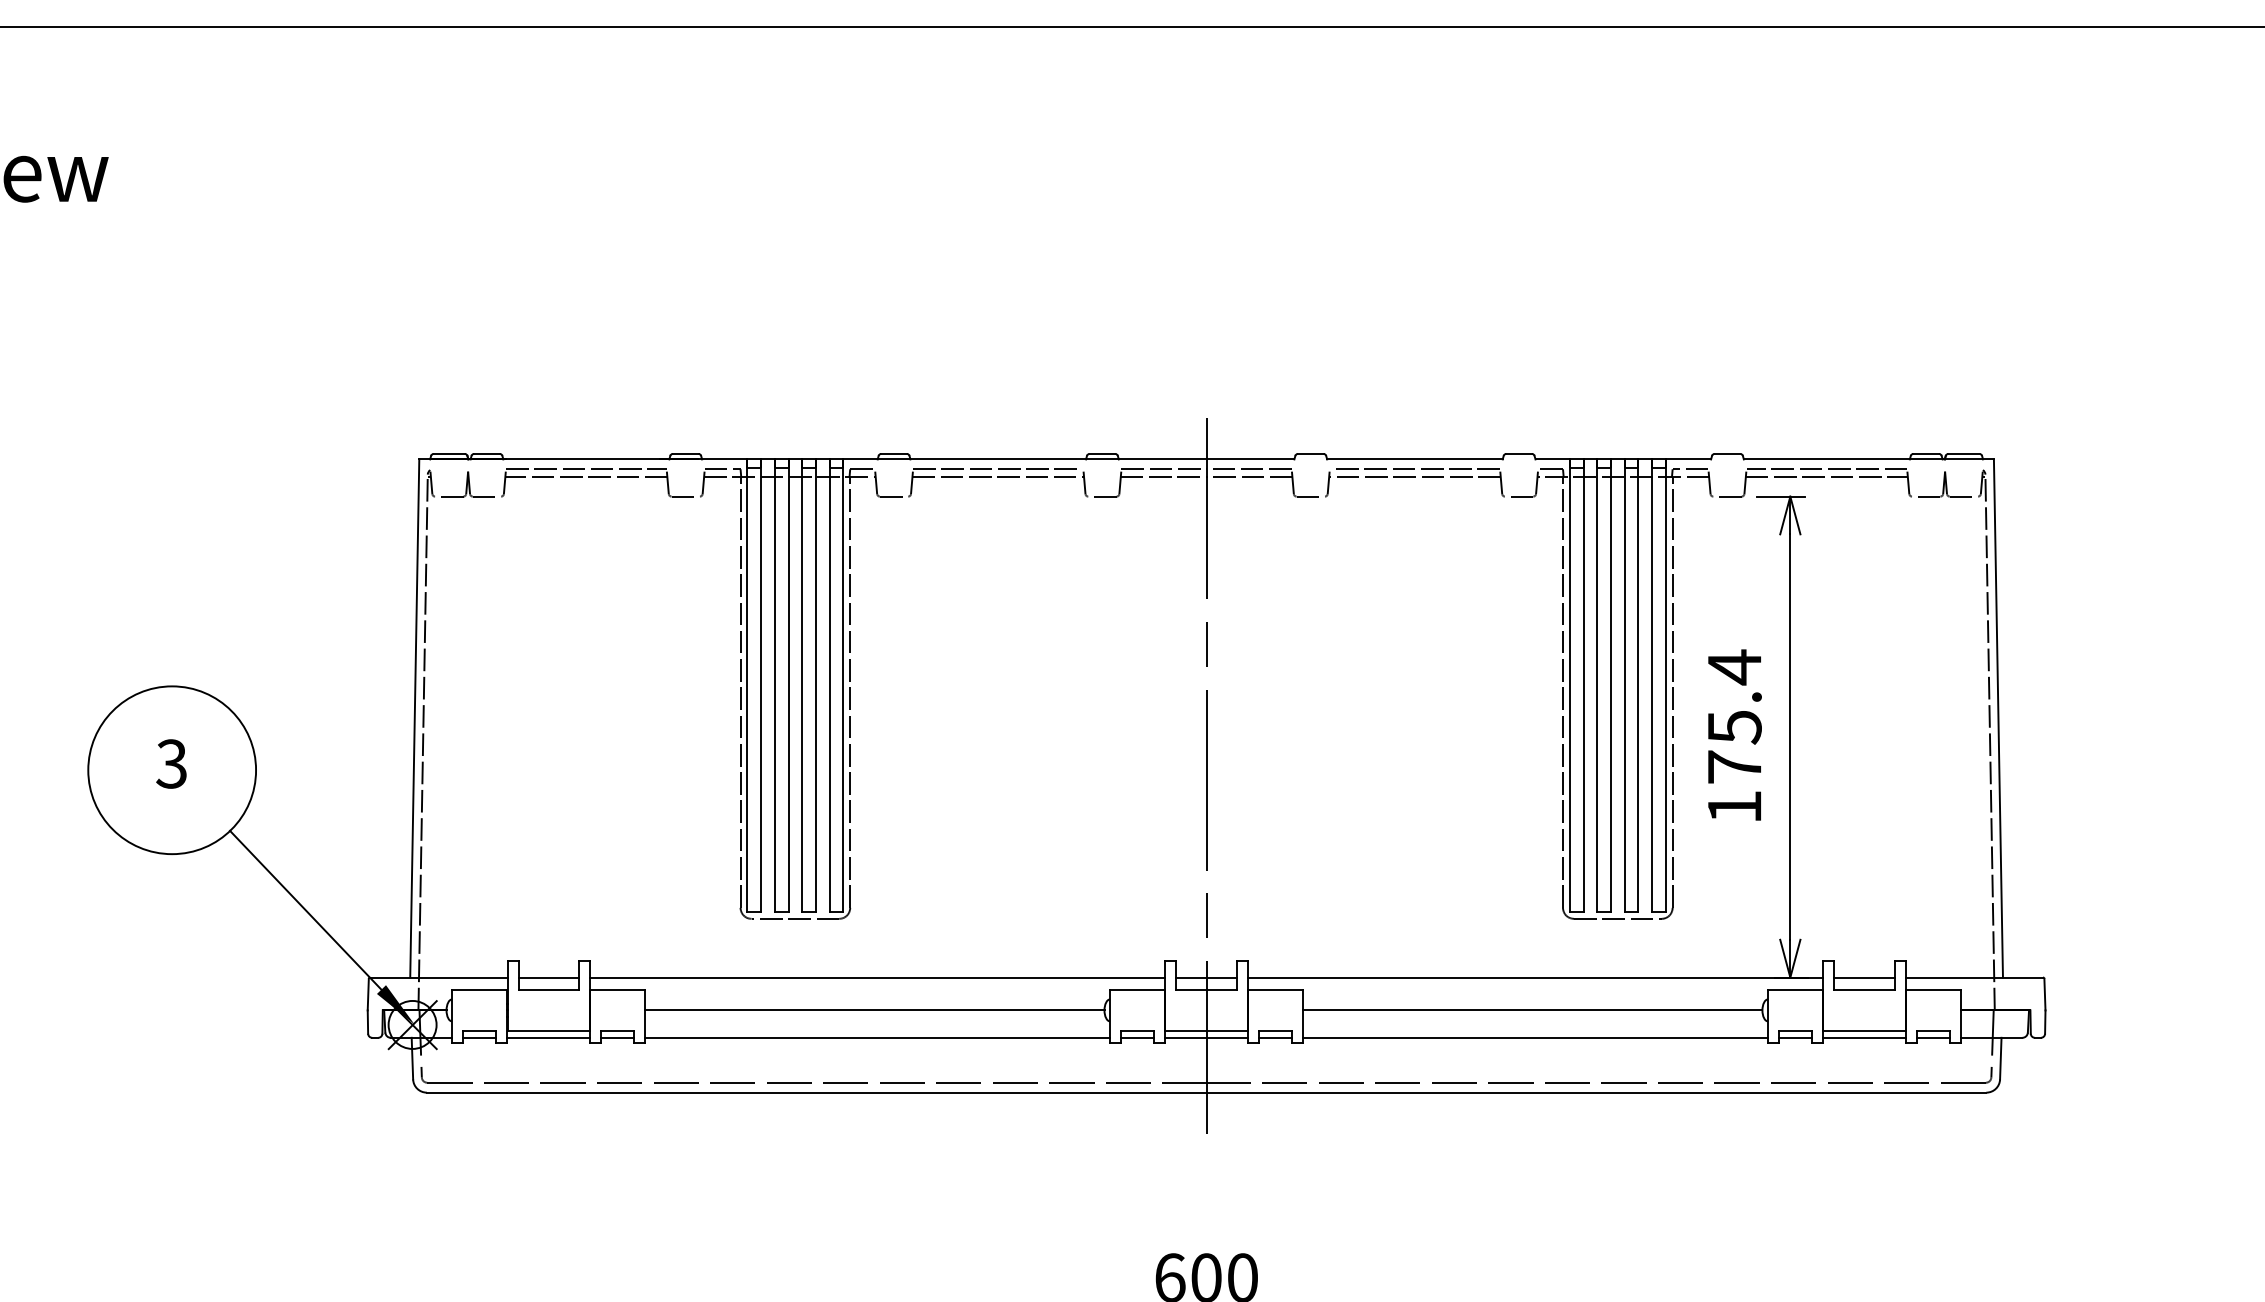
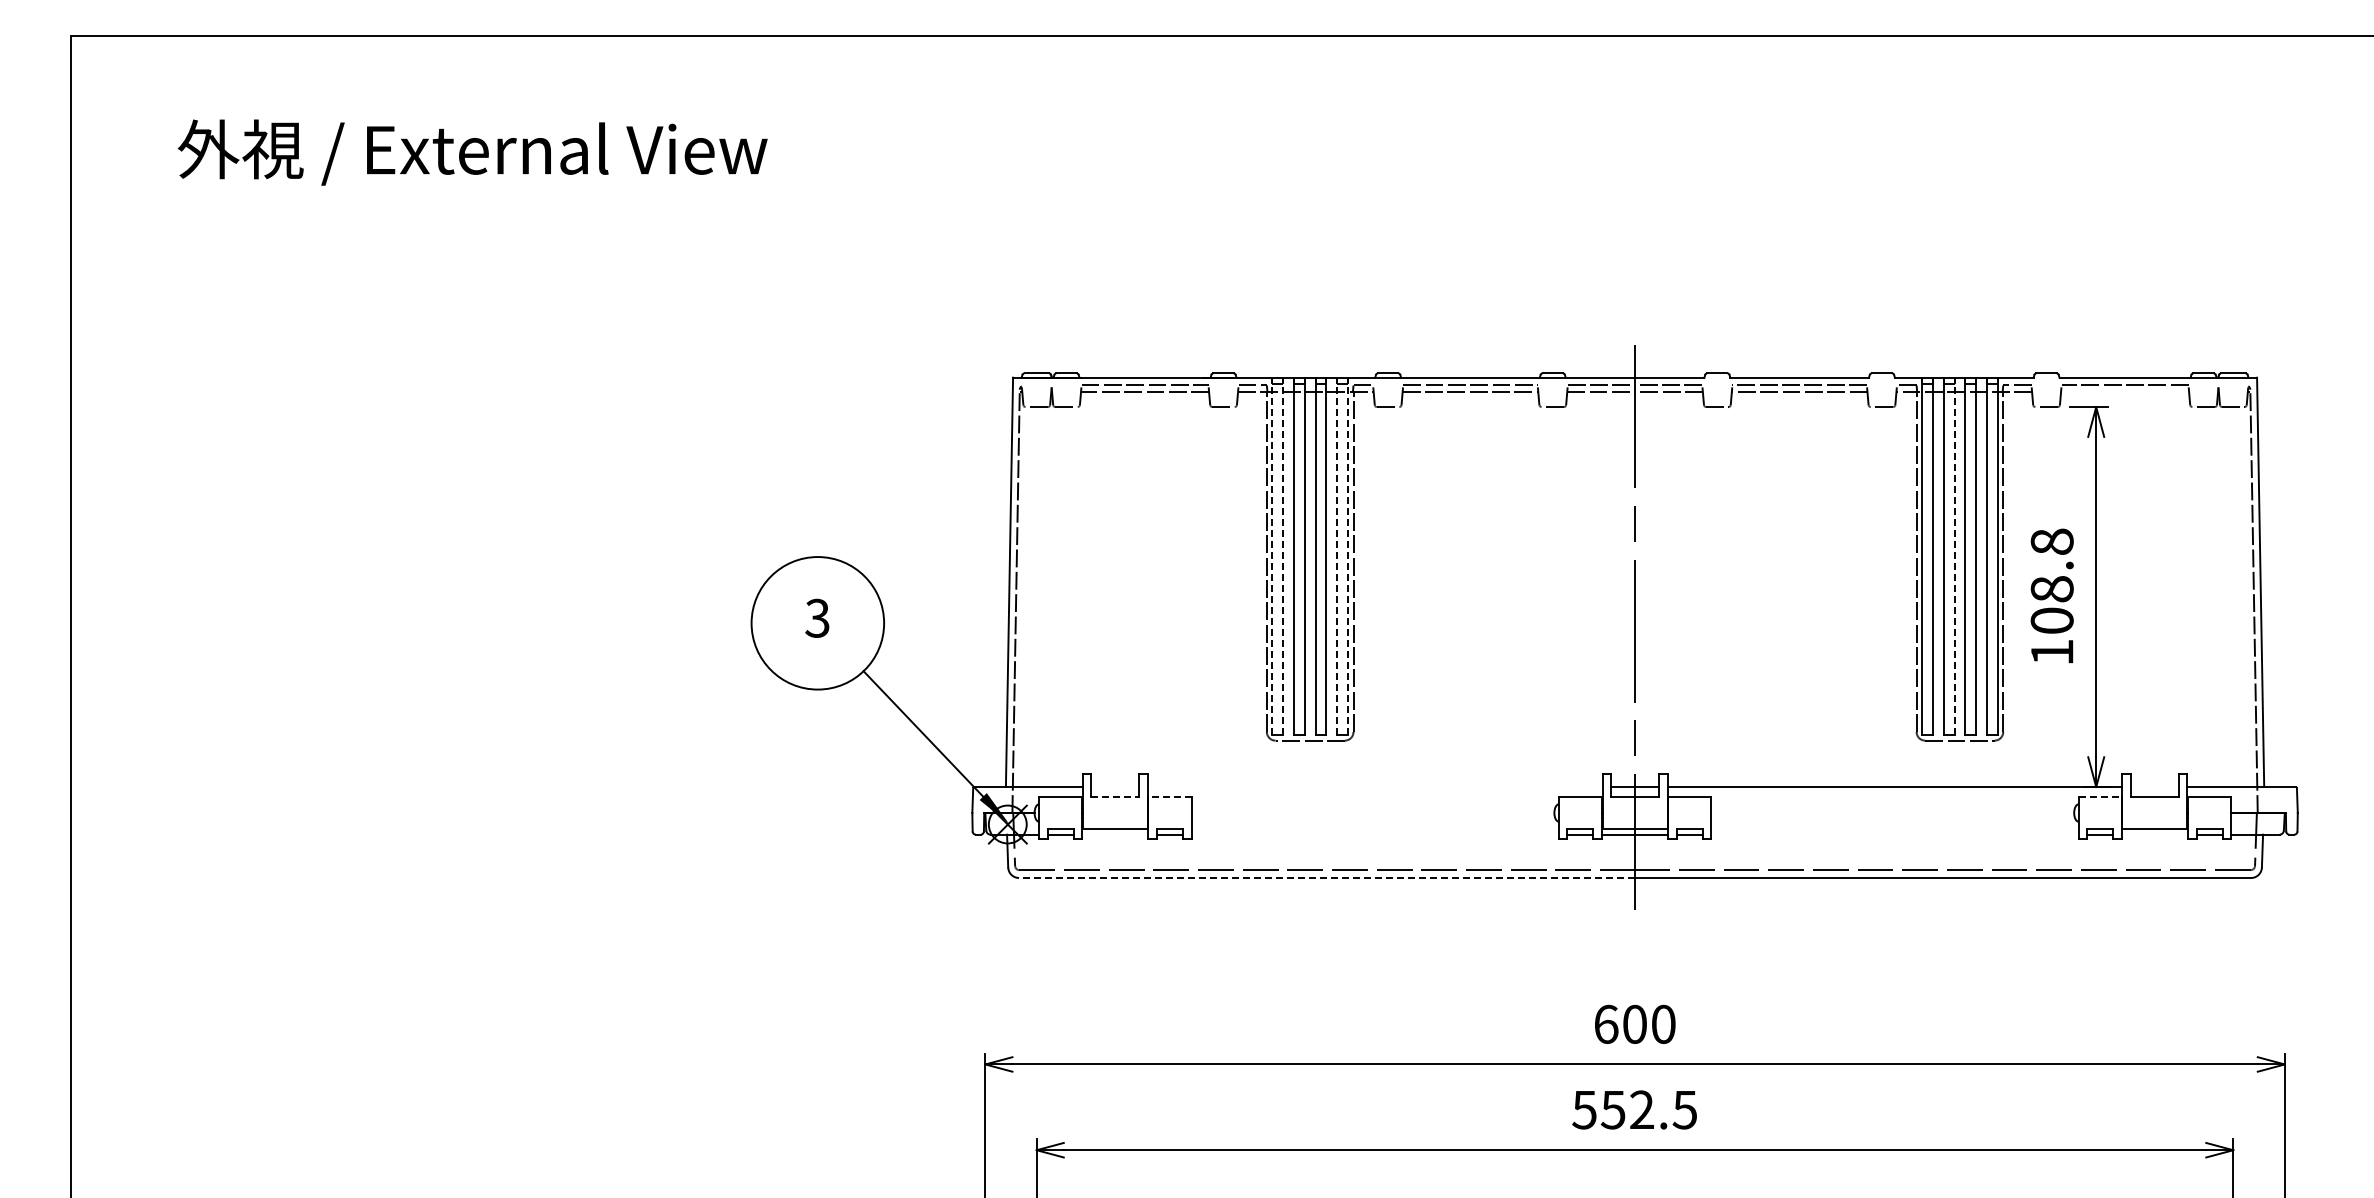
line: (1827, 476) -> (2125, 391), removed
line: (747, 685) -> (1272, 556), solid -> dashed
line: (761, 685) -> (1283, 556), solid -> dashed
line: (829, 685) -> (1337, 556), solid -> dashed
line: (843, 685) -> (1348, 556), solid -> dashed
line: (1610, 685) -> (1954, 556), solid -> dashed
text: (1733, 716) -> (2051, 580), 175.4 -> 108.8
line: (548, 978) -> (1115, 787), removed
line: (876, 978) -> (1374, 787), removed
line: (1864, 978) -> (2154, 787), removed
line: (548, 989) -> (1115, 796), solid -> dashed
line: (617, 989) -> (1169, 796), solid -> dashed
line: (1795, 989) -> (2100, 796), solid -> dashed
line: (874, 1011) -> (1372, 813), removed
line: (1532, 1011) -> (1892, 813), removed
line: (548, 1037) -> (1115, 834), removed
line: (876, 1037) -> (1374, 834), removed
line: (1534, 1037) -> (1894, 834), removed
line: (1864, 1037) -> (2154, 834), removed
line: (816, 1092) -> (1326, 877), solid -> dashed

